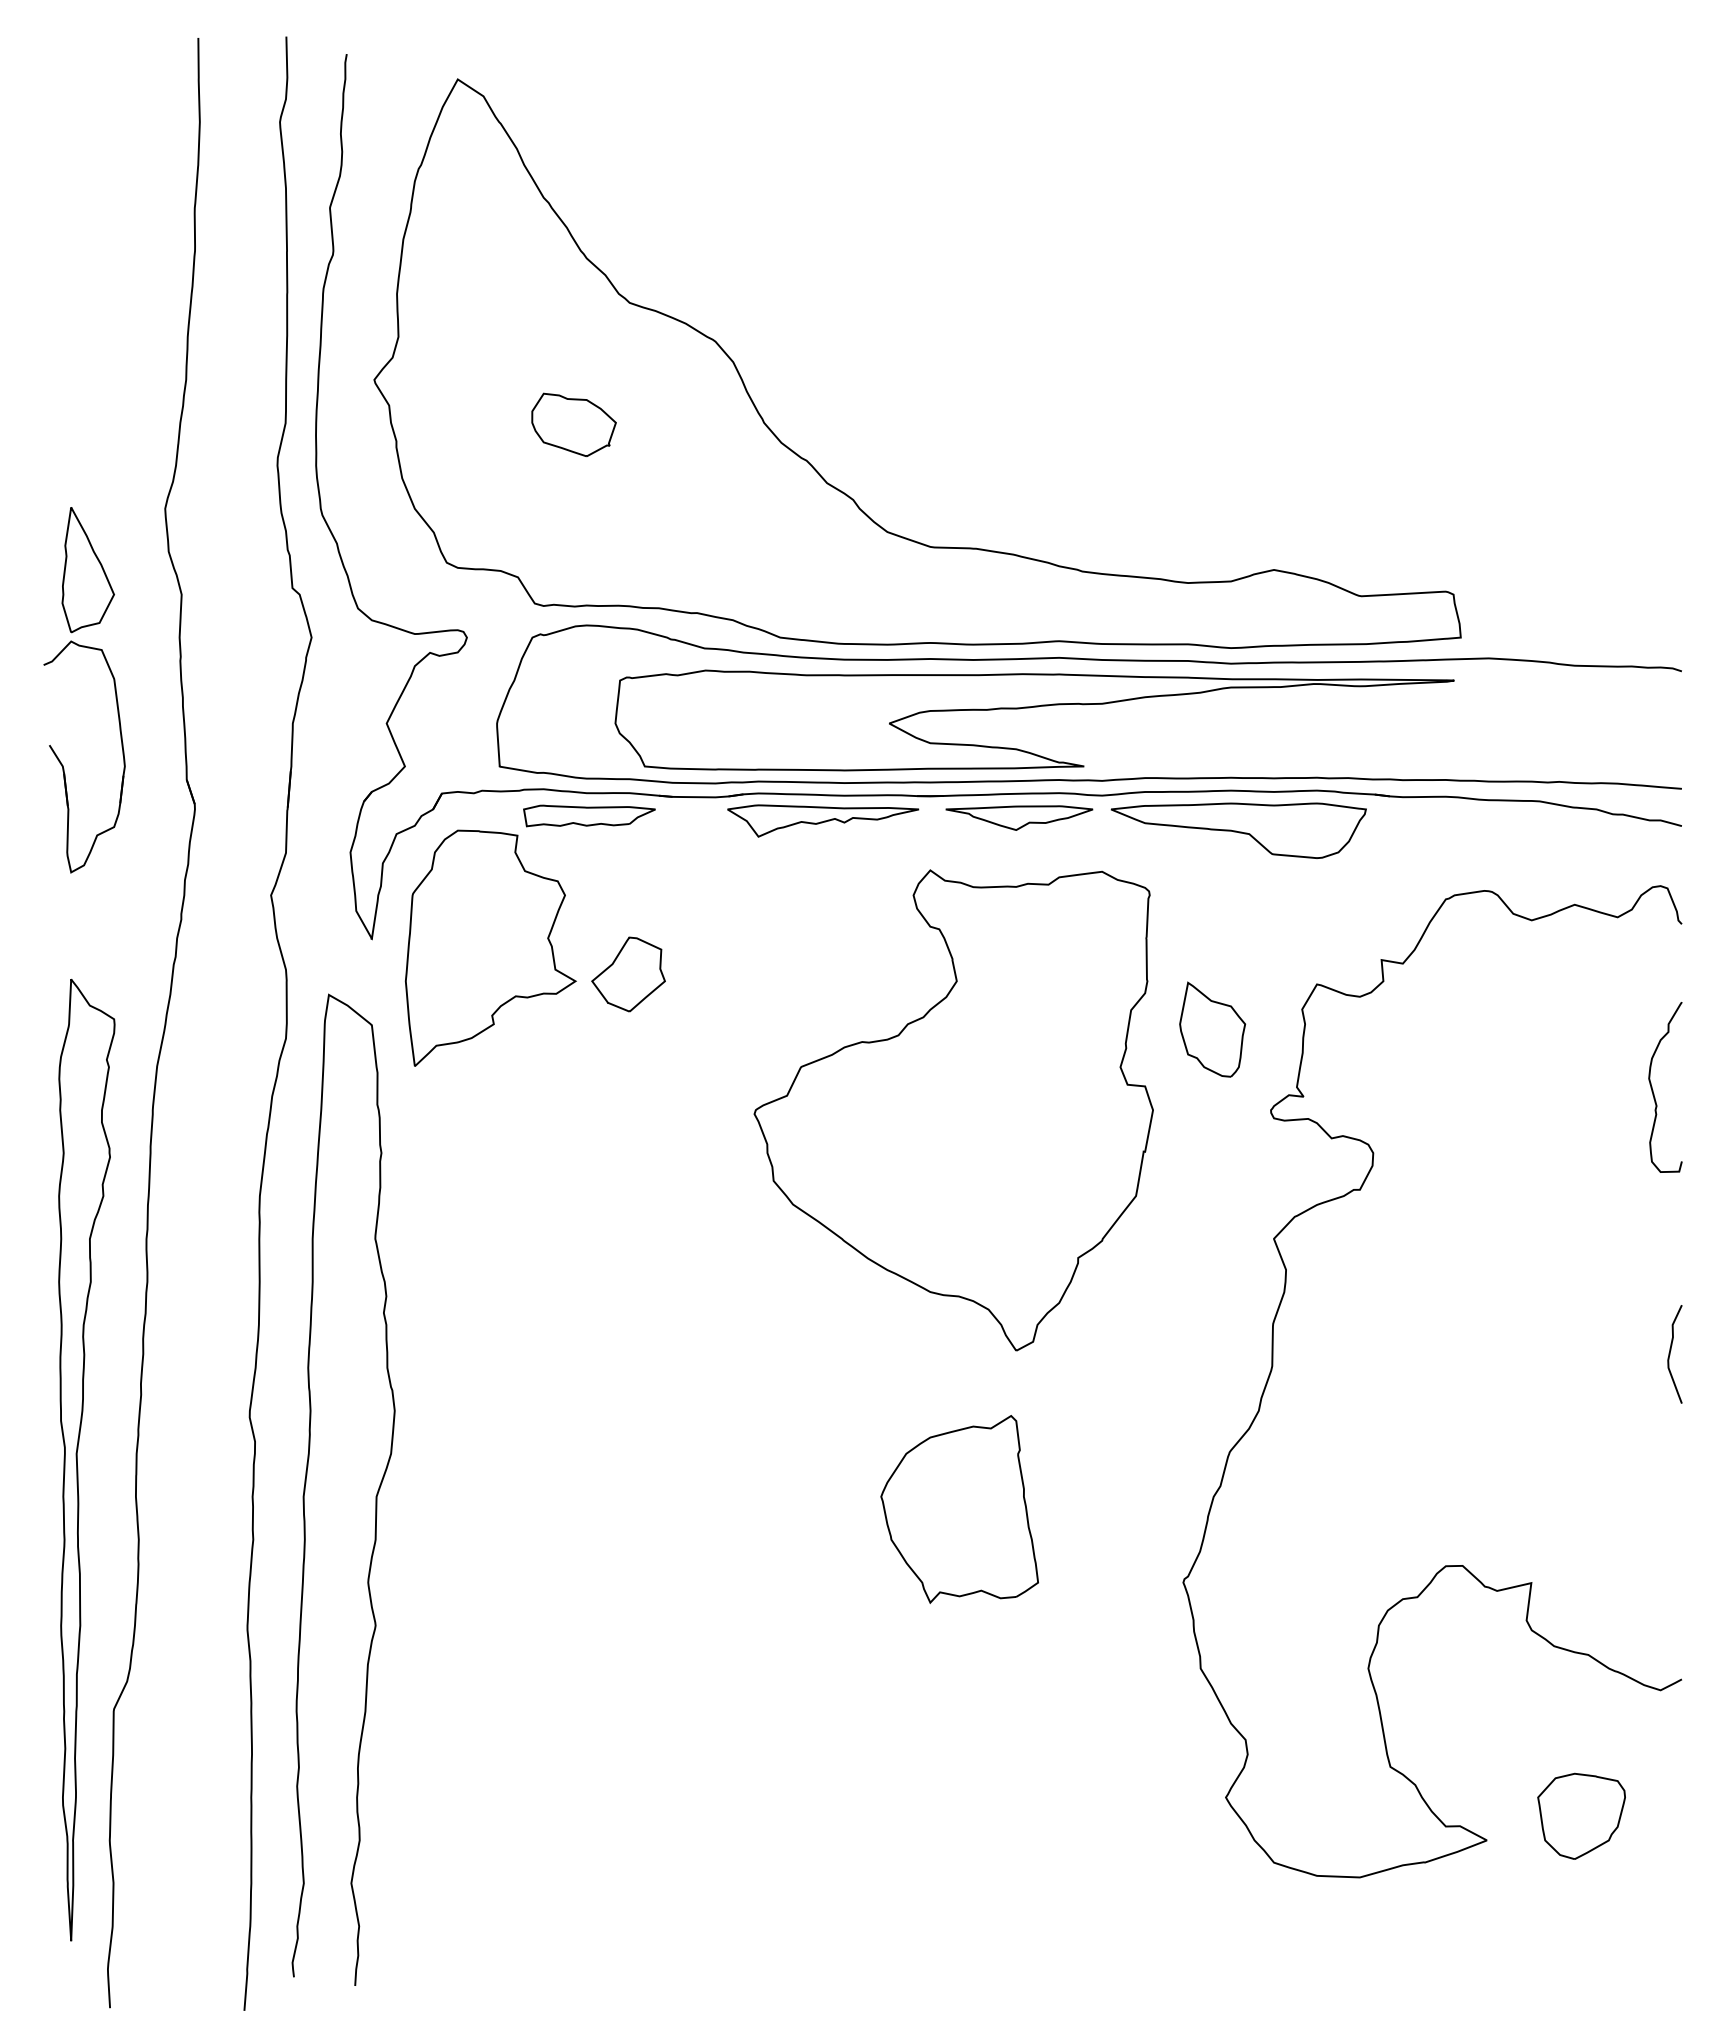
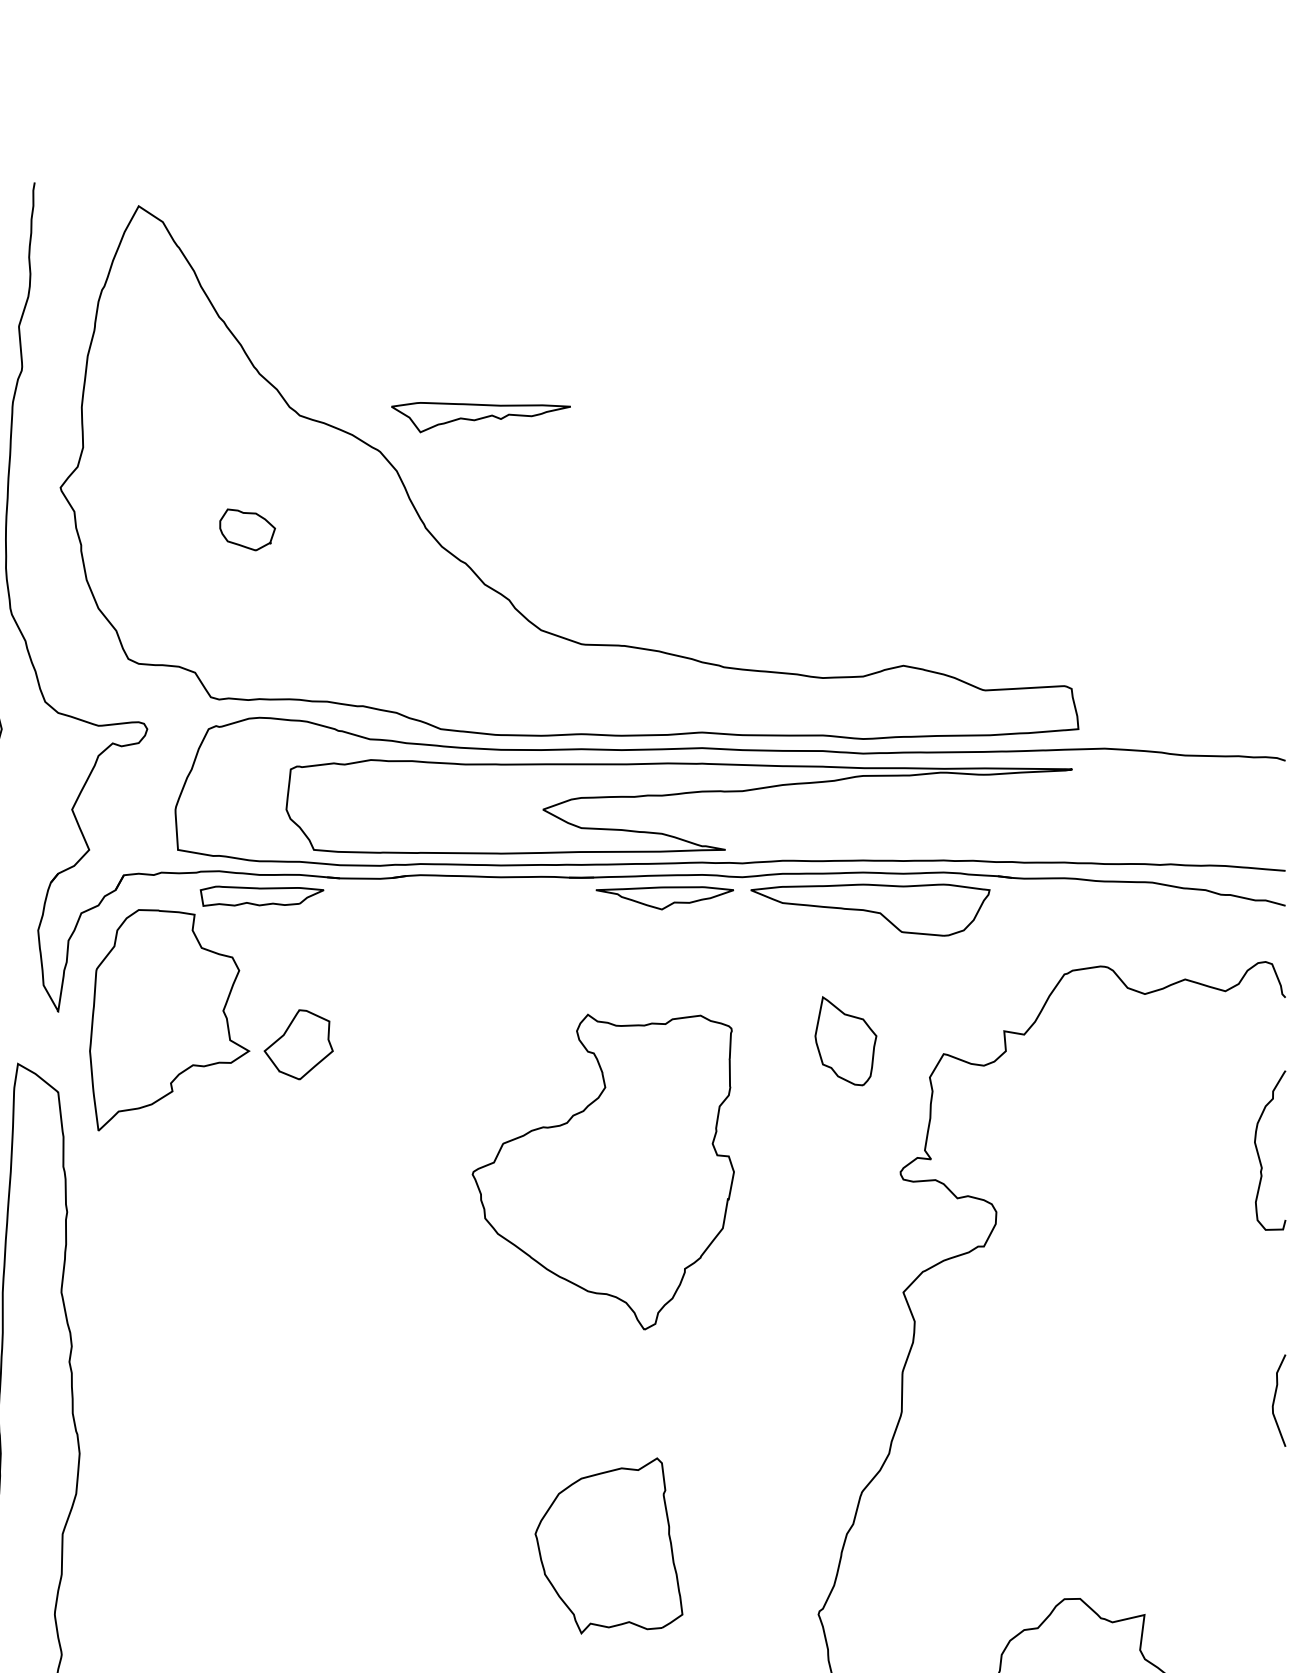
part: (573, 424) -> (247, 529), size x0.7
part: (823, 820) -> (481, 417), moved
part: (1212, 1029) -> (845, 1041), moved
part: (953, 1110) -> (603, 1172), size x0.7

